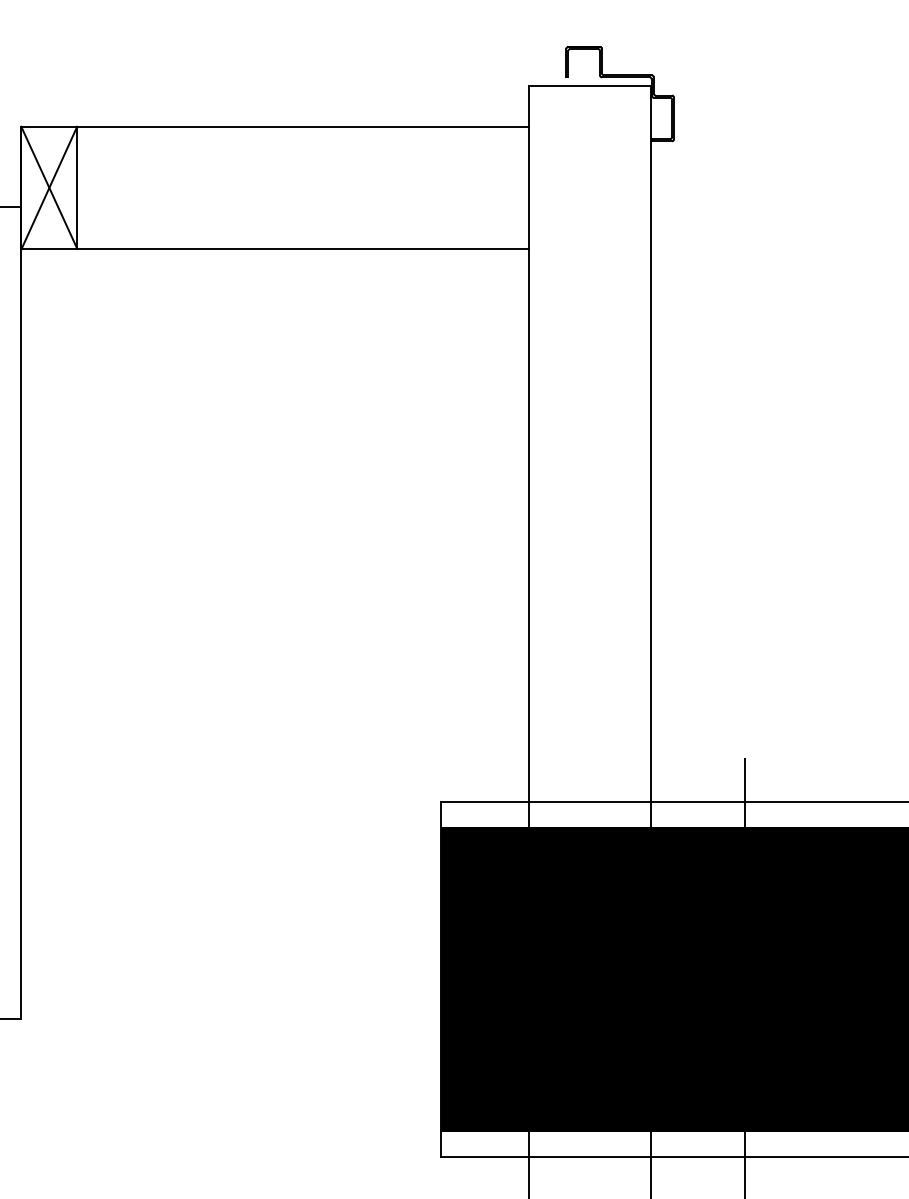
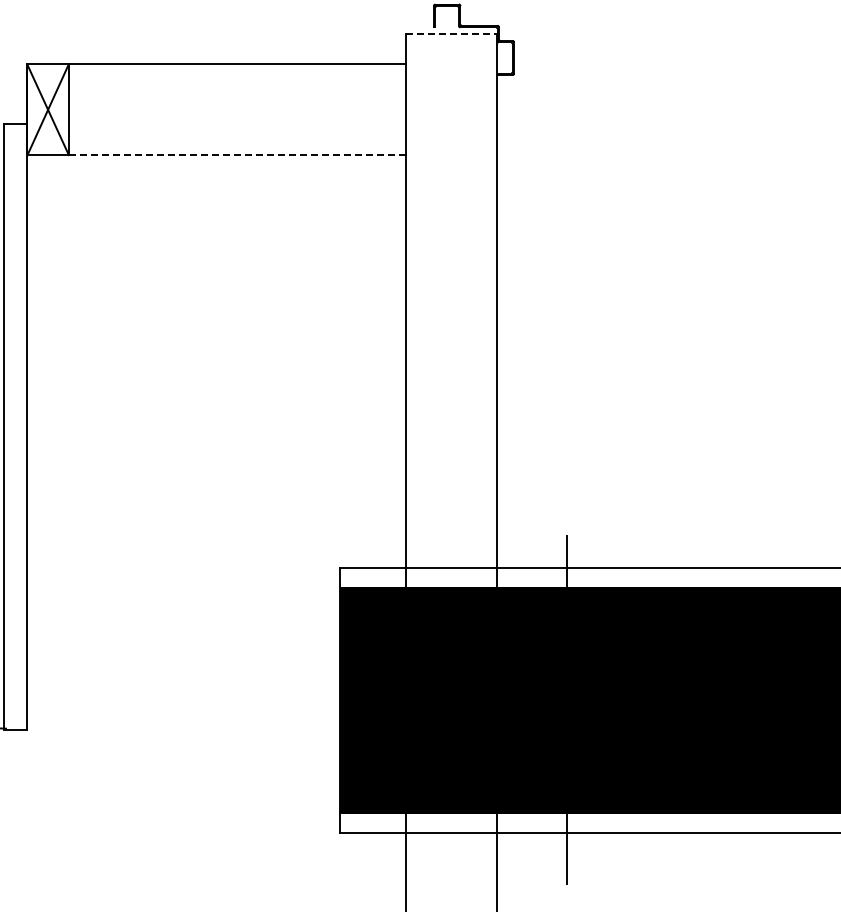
line: (590, 85) -> (451, 33), solid -> dashed
line: (303, 249) -> (237, 155), solid -> dashed

